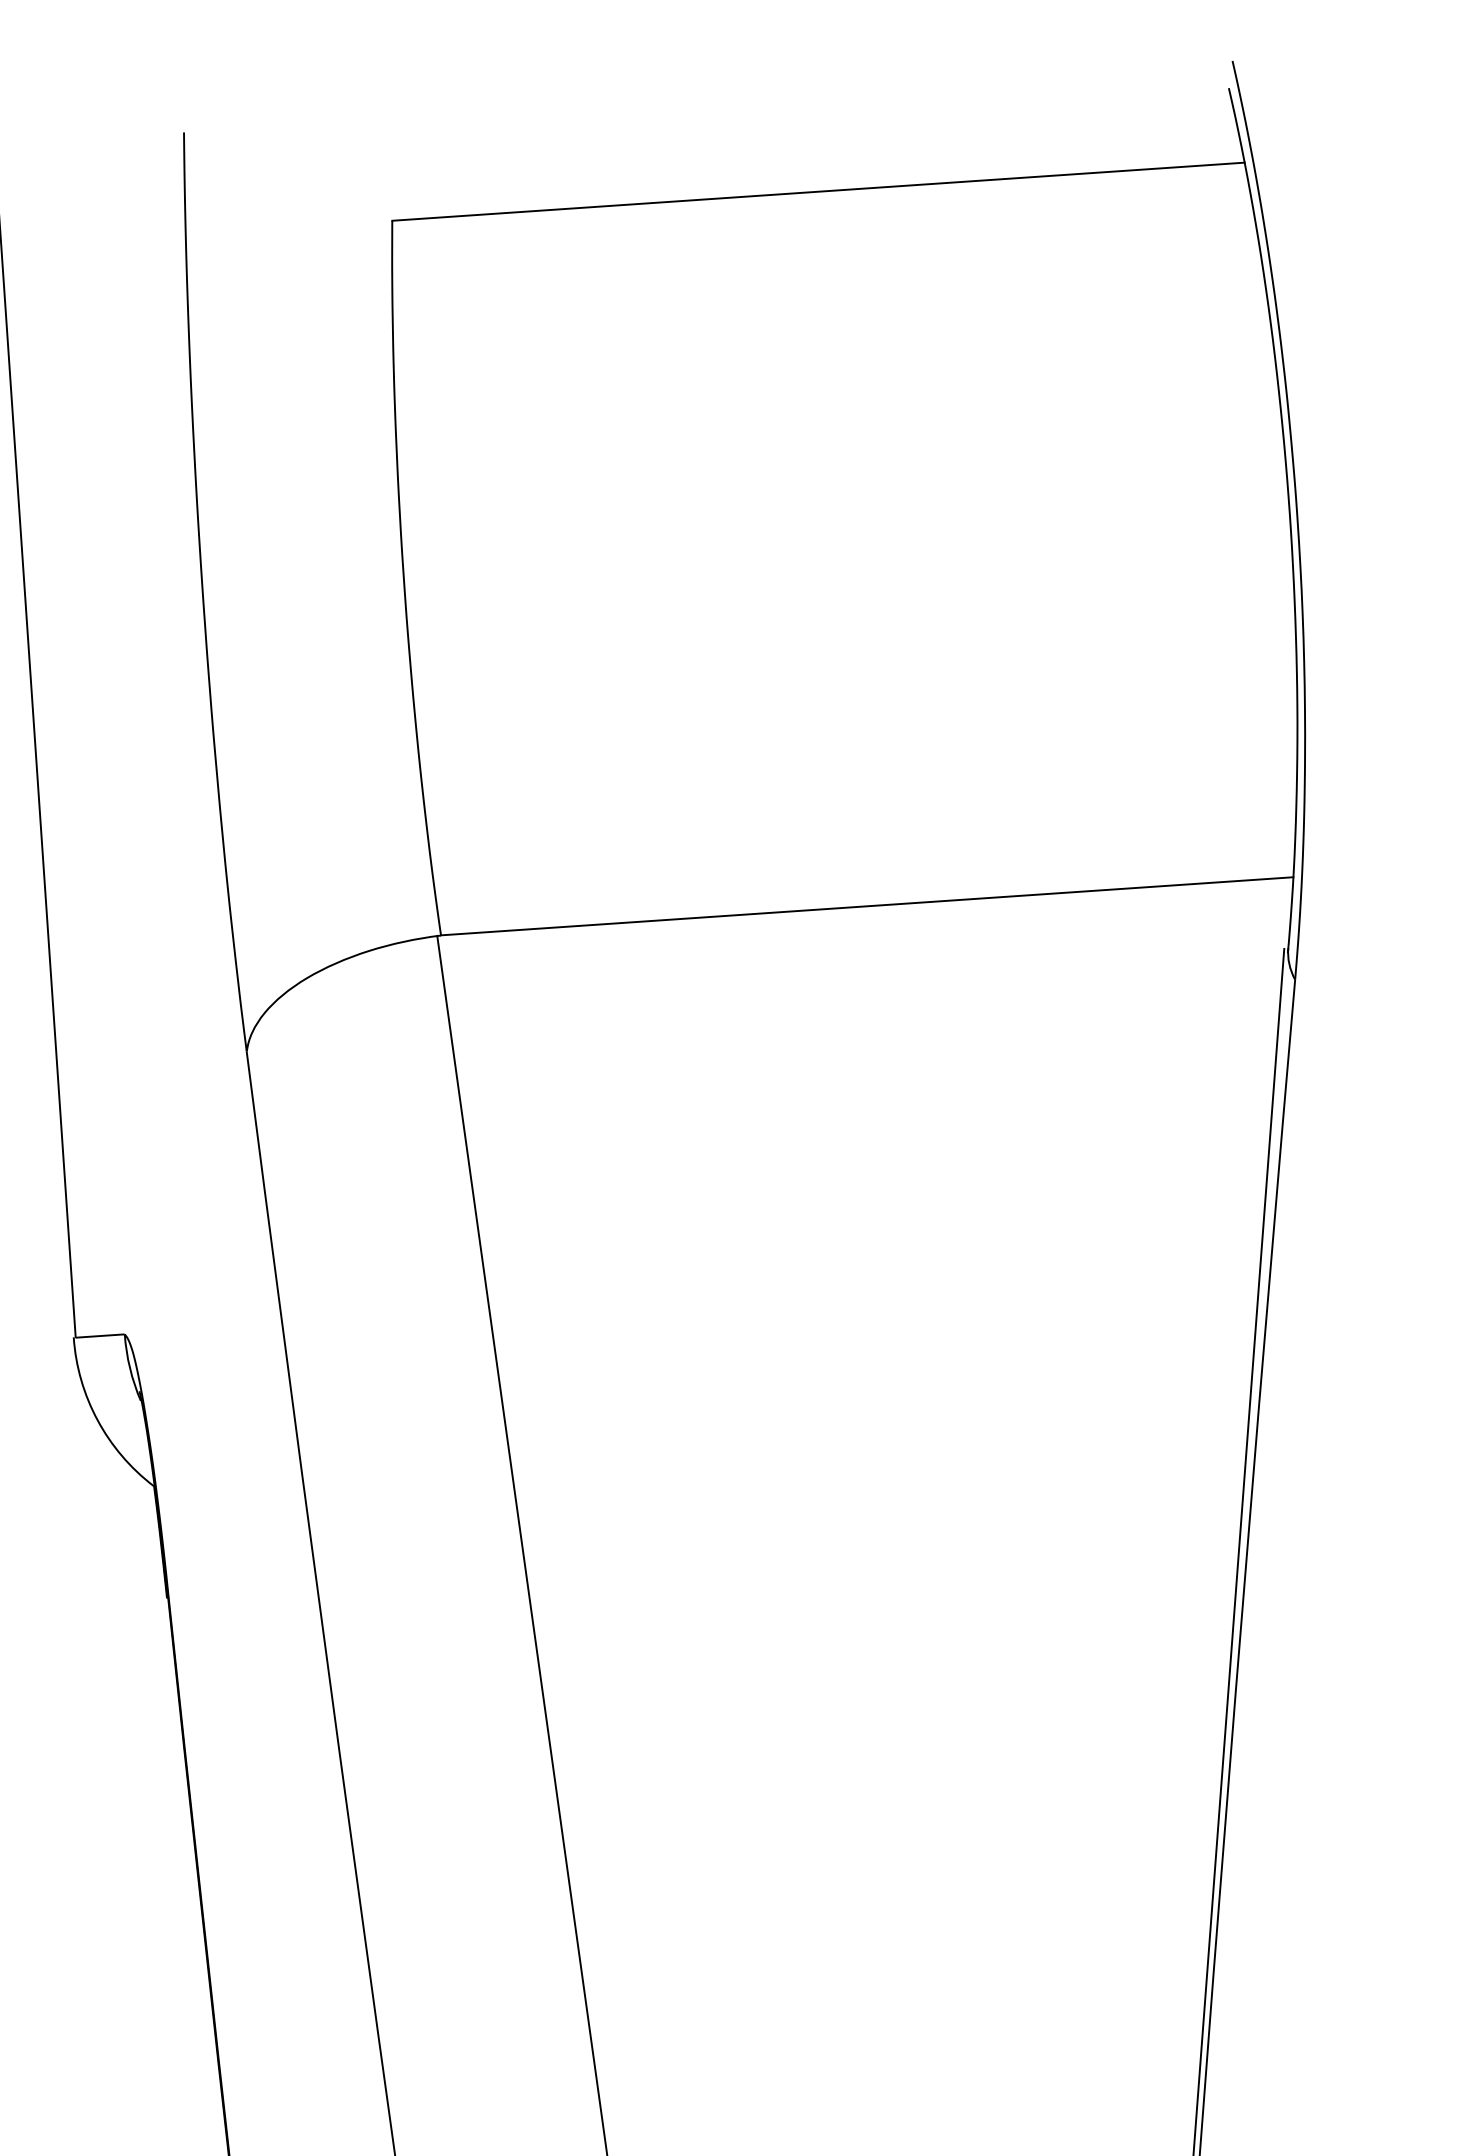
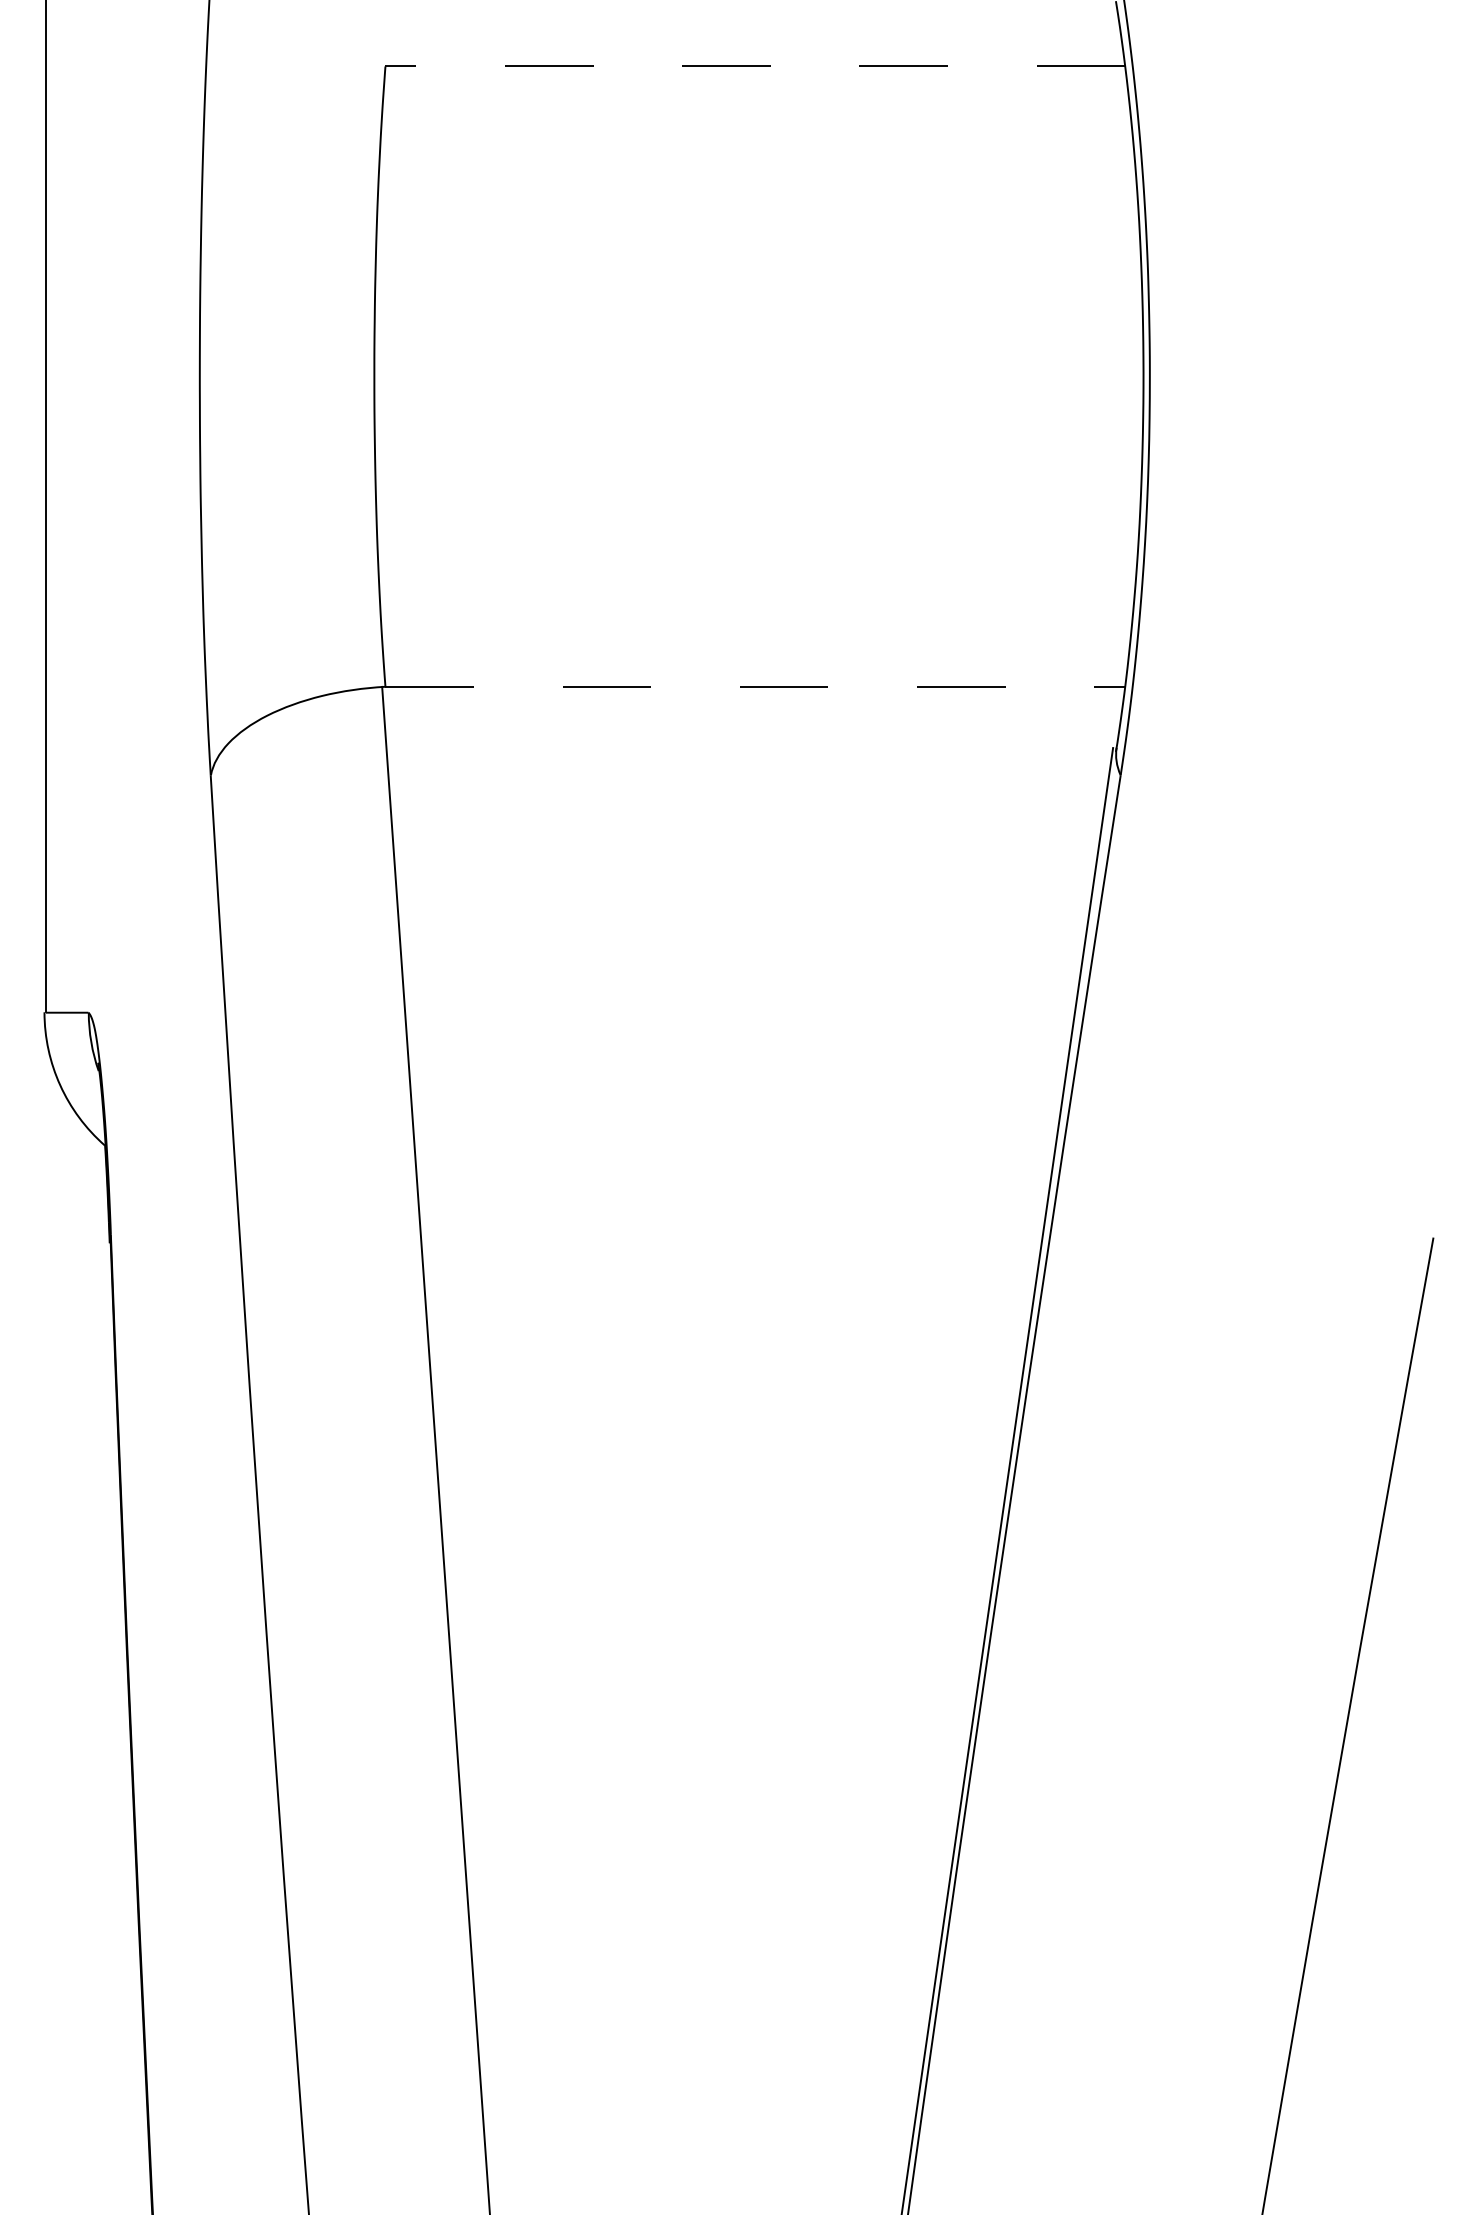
line: (818, 191) -> (755, 66), solid -> dashed
line: (867, 906) -> (755, 686), solid -> dashed

